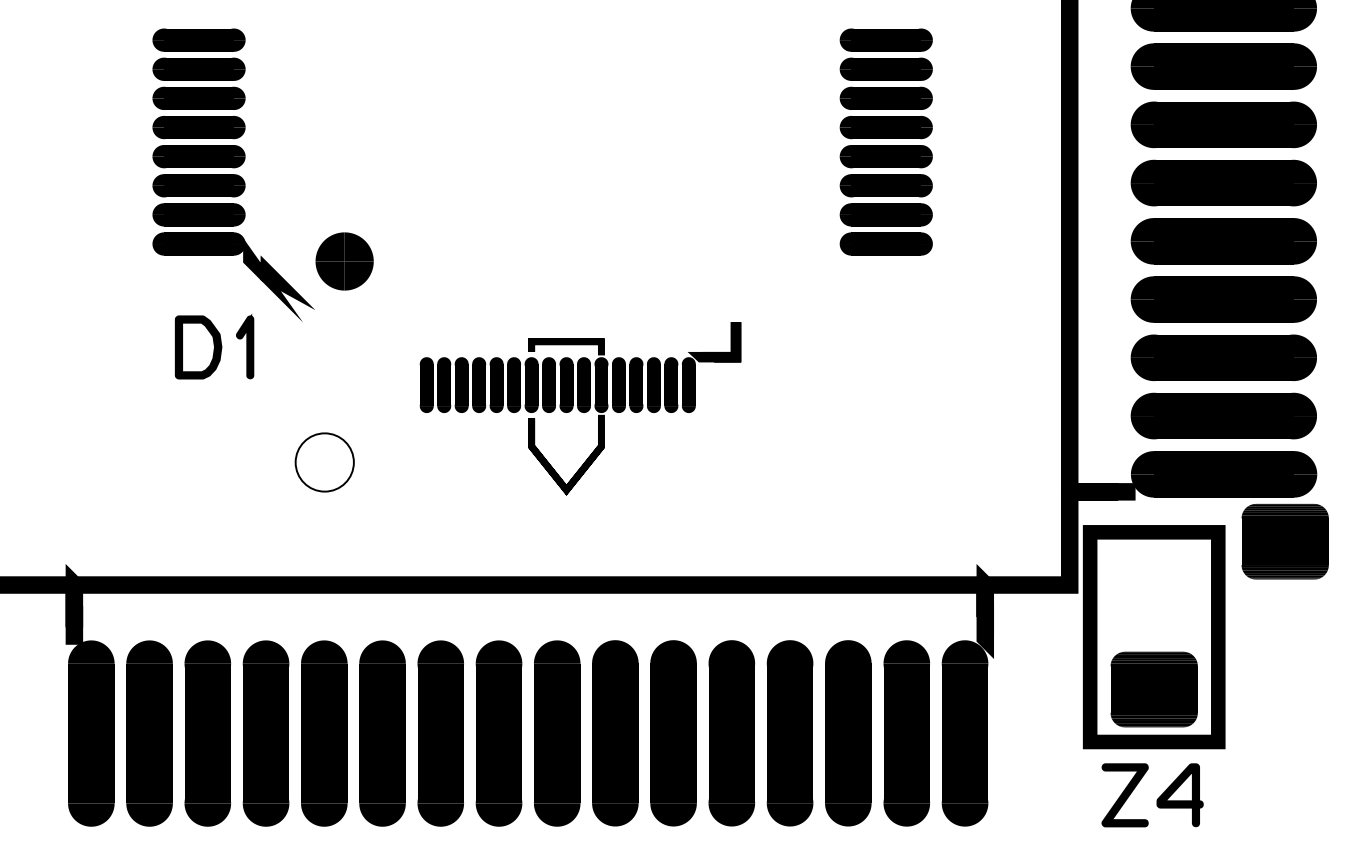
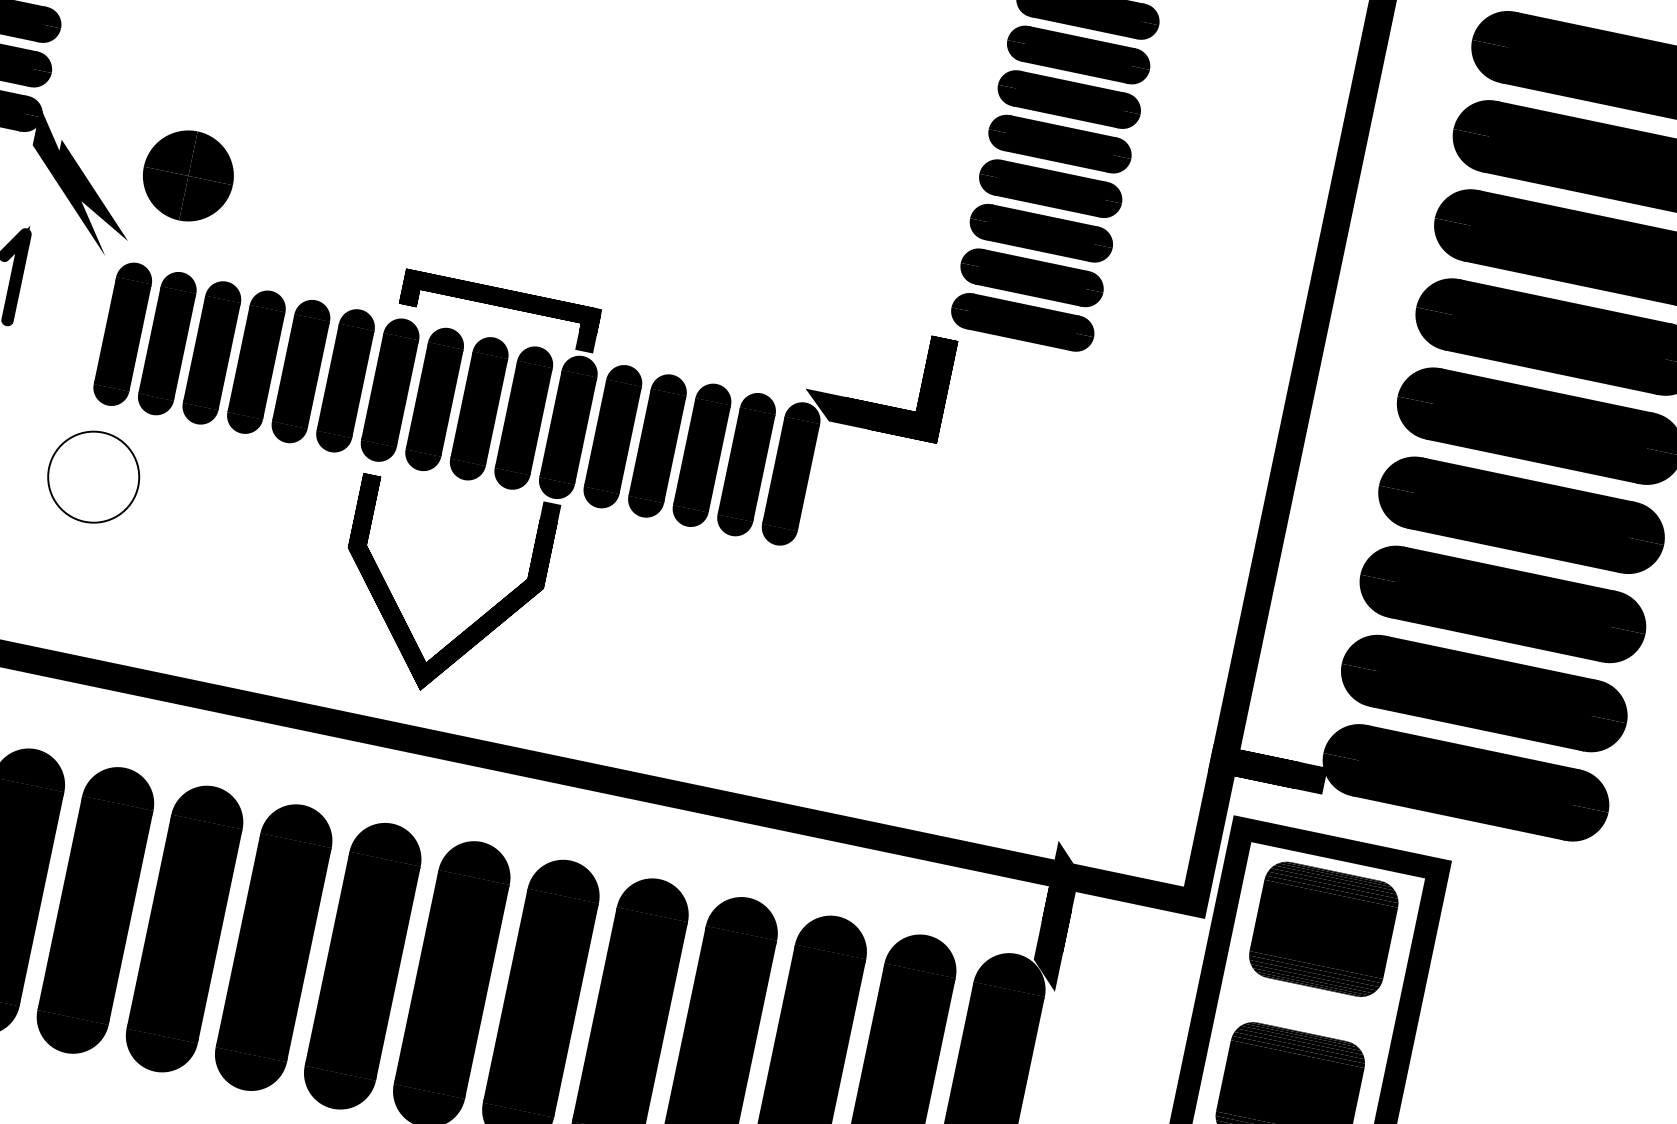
part: (580, 408) -> (502, 476), size x1.67
part: (1284, 541) -> (1322, 928), moved

